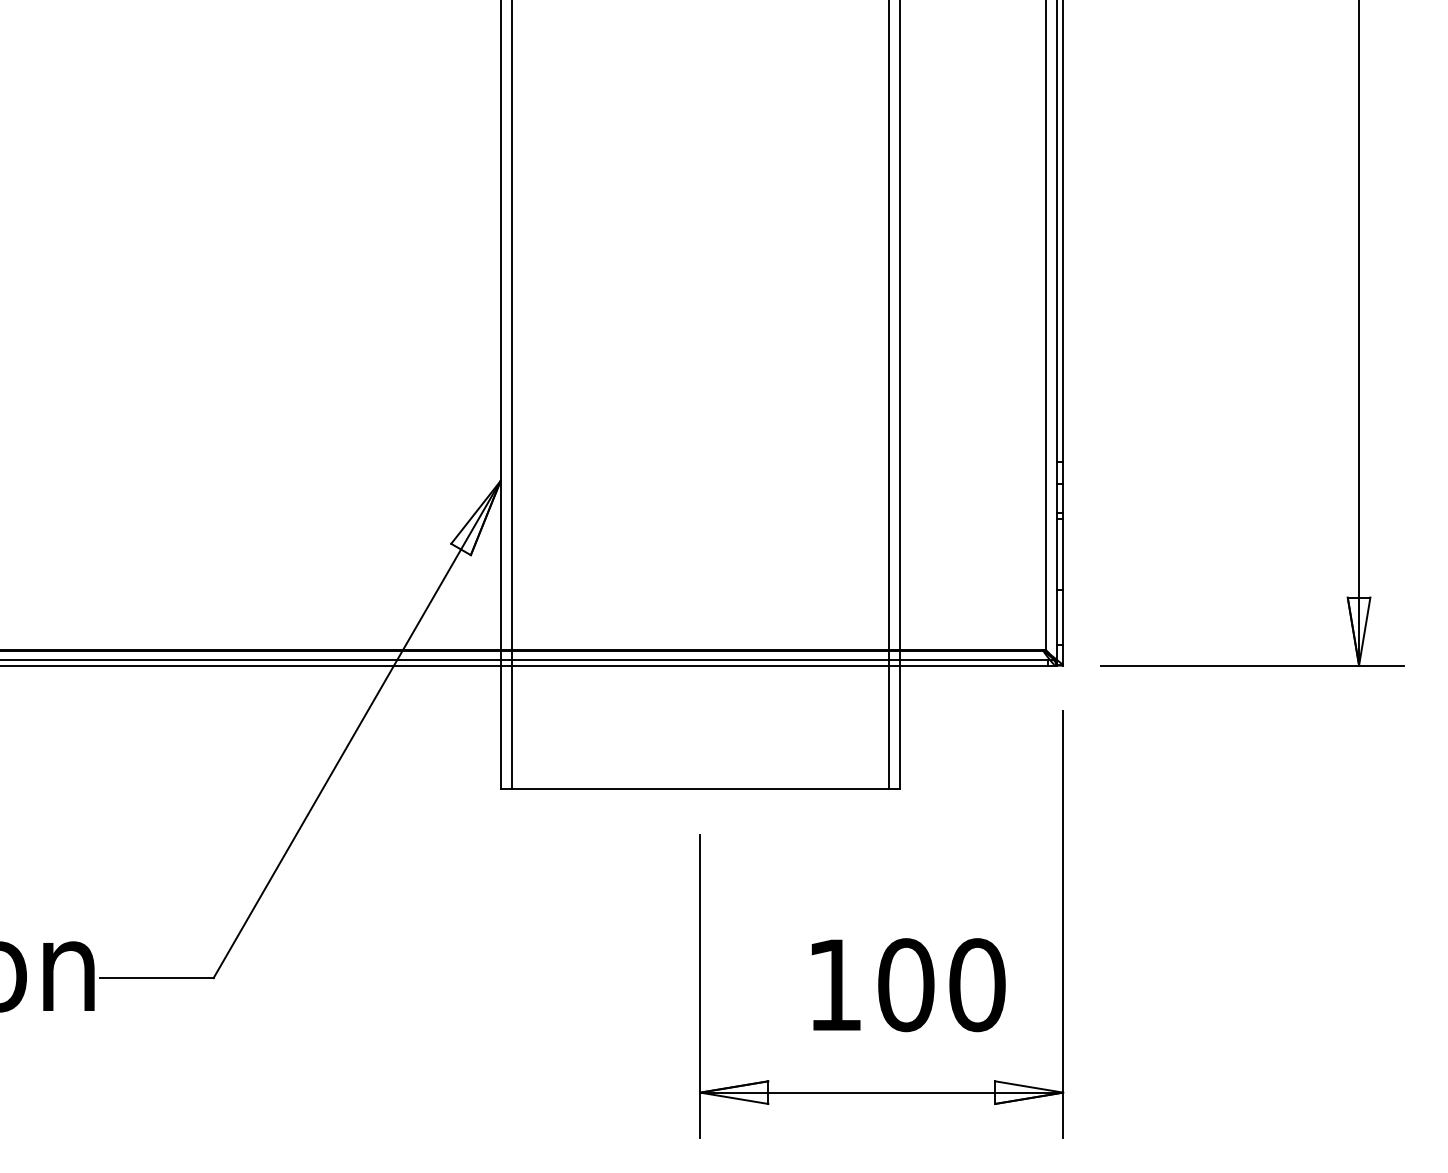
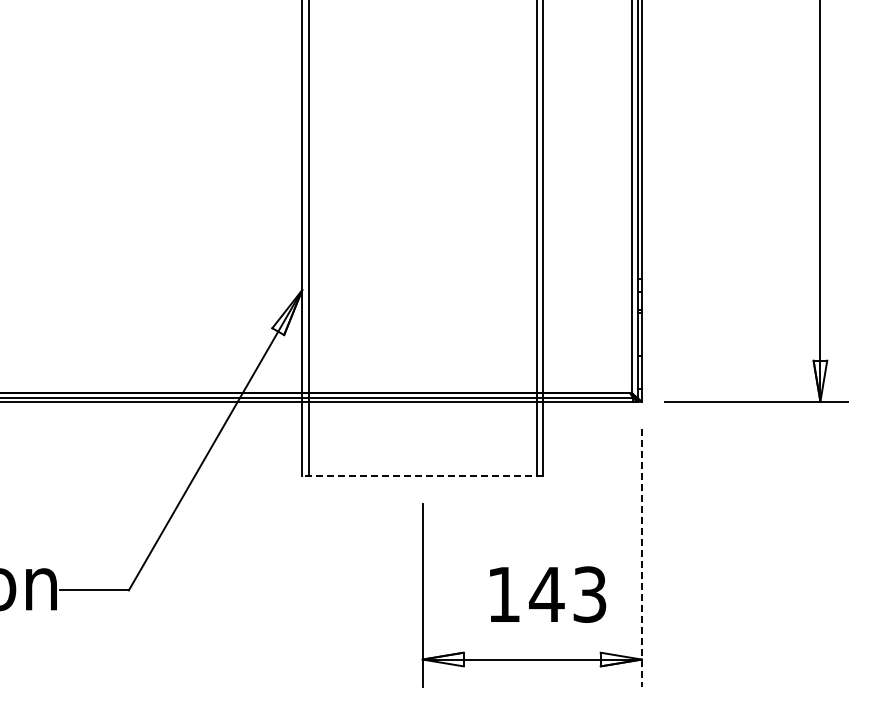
line: (699, 789) -> (422, 476), solid -> dashed
line: (1062, 925) -> (641, 558), solid -> dashed
text: (941, 984) -> (568, 594), 100 -> 143

